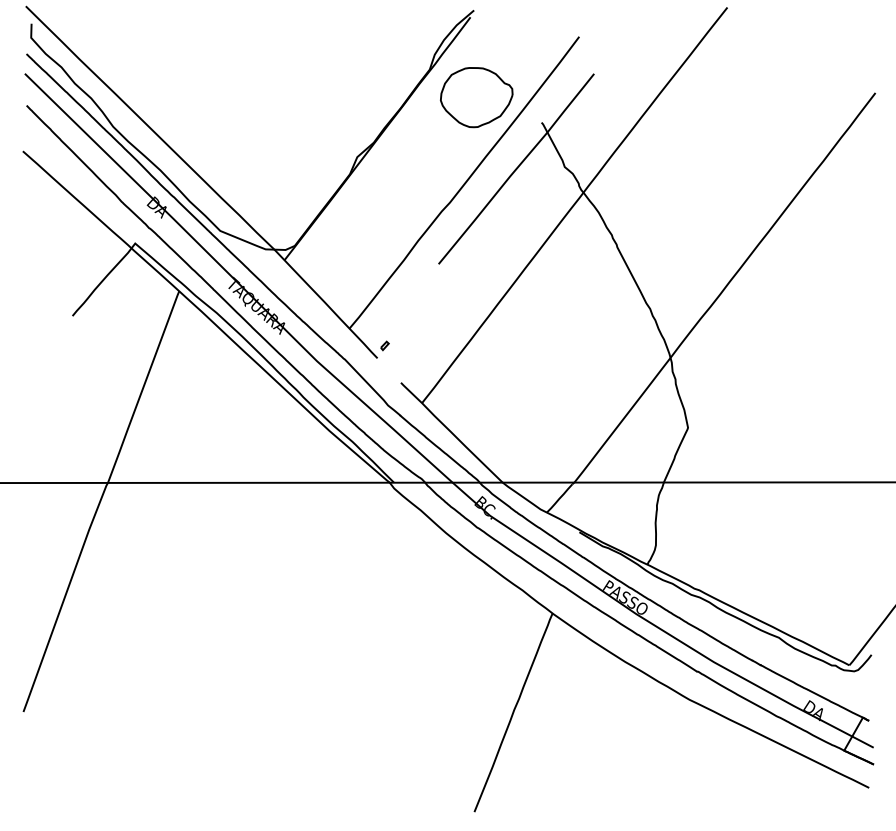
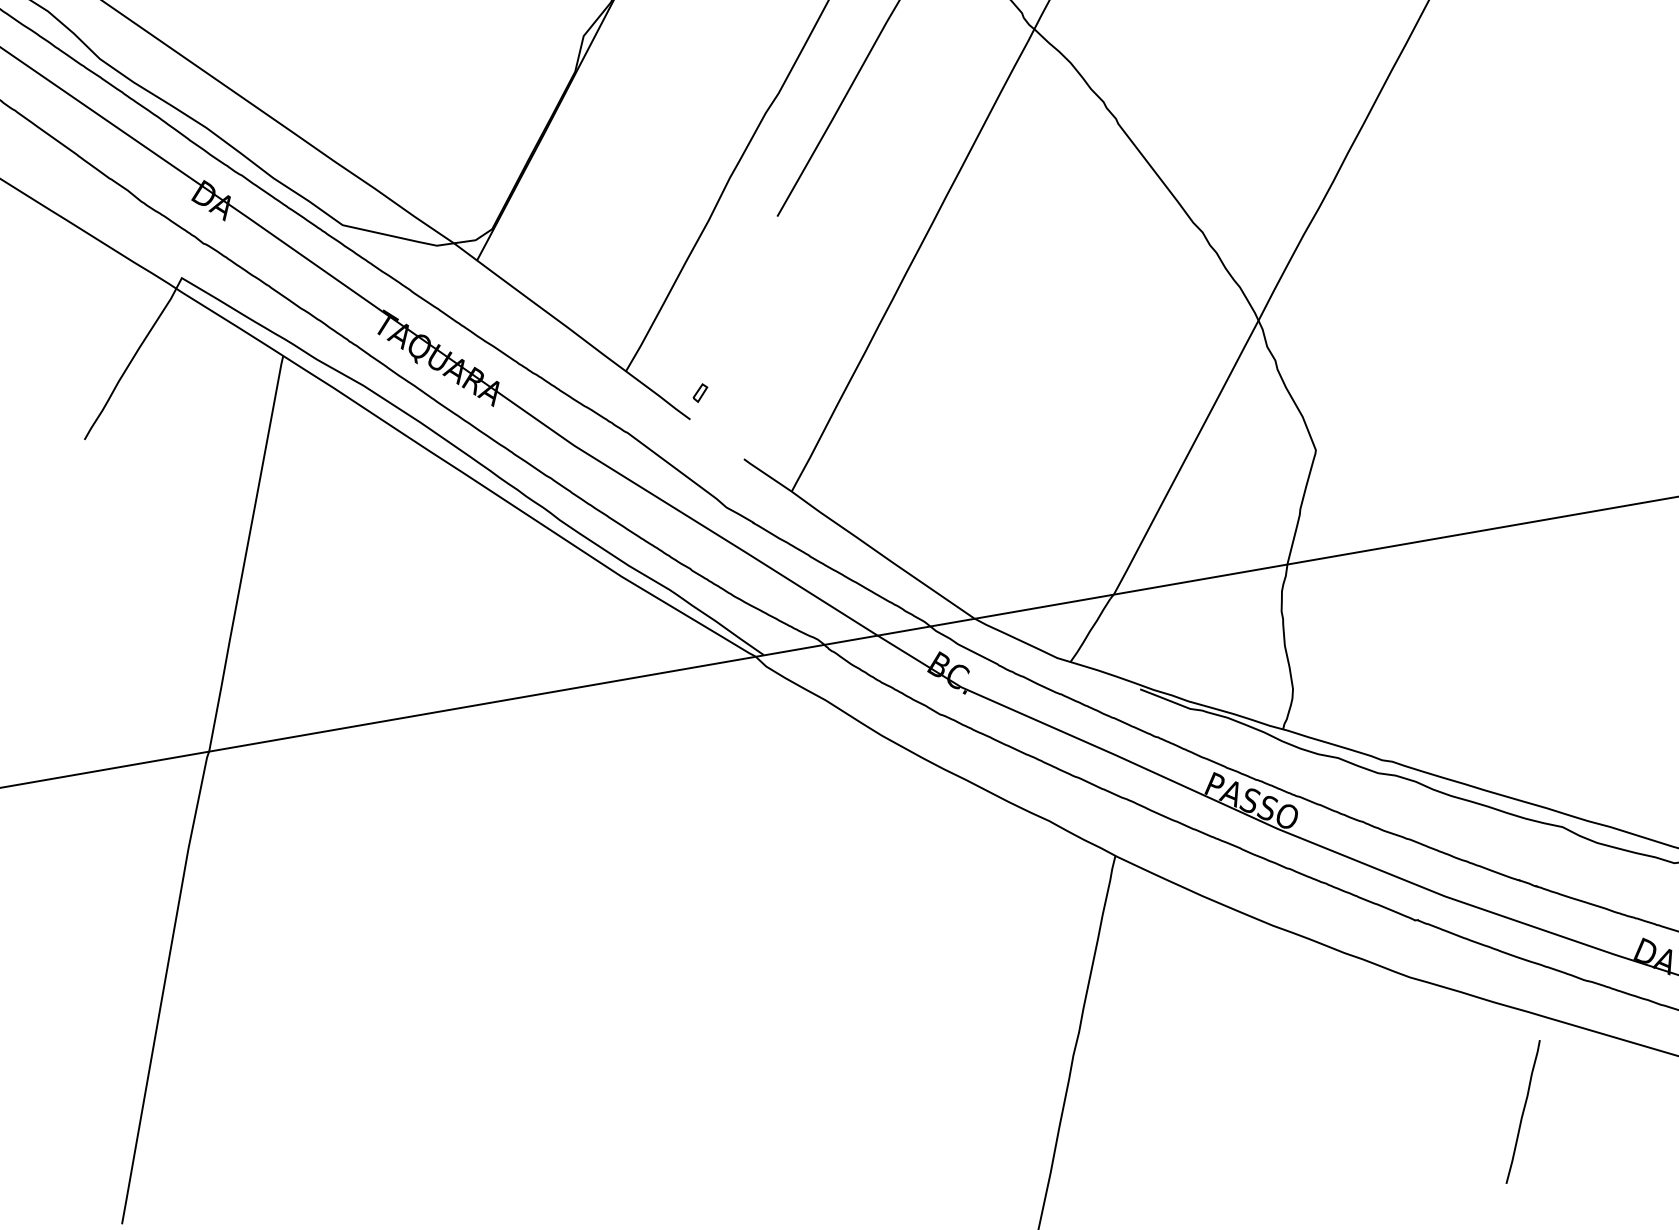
line: (734, 776) -> (1522, 1111), added

